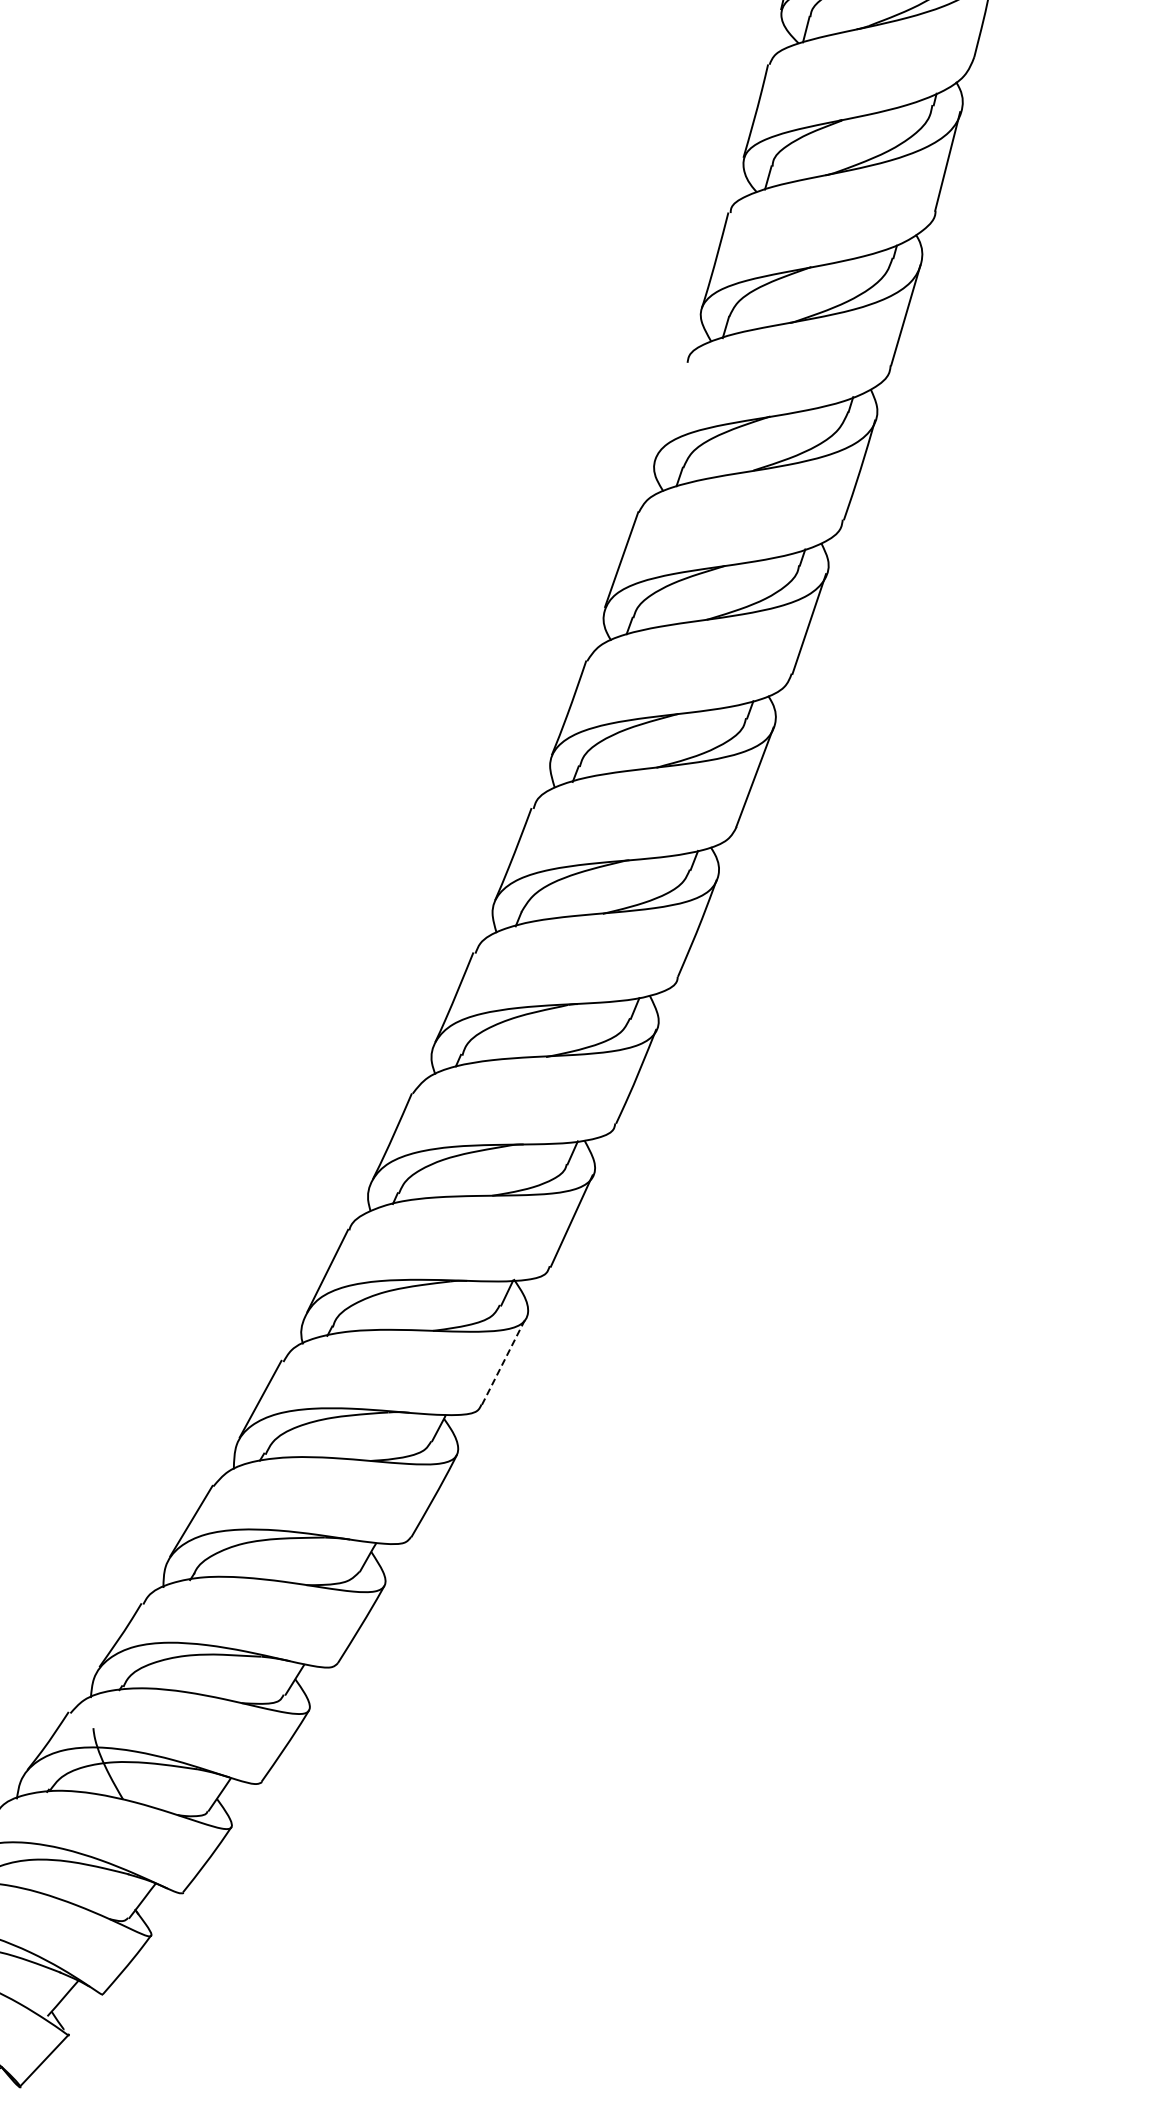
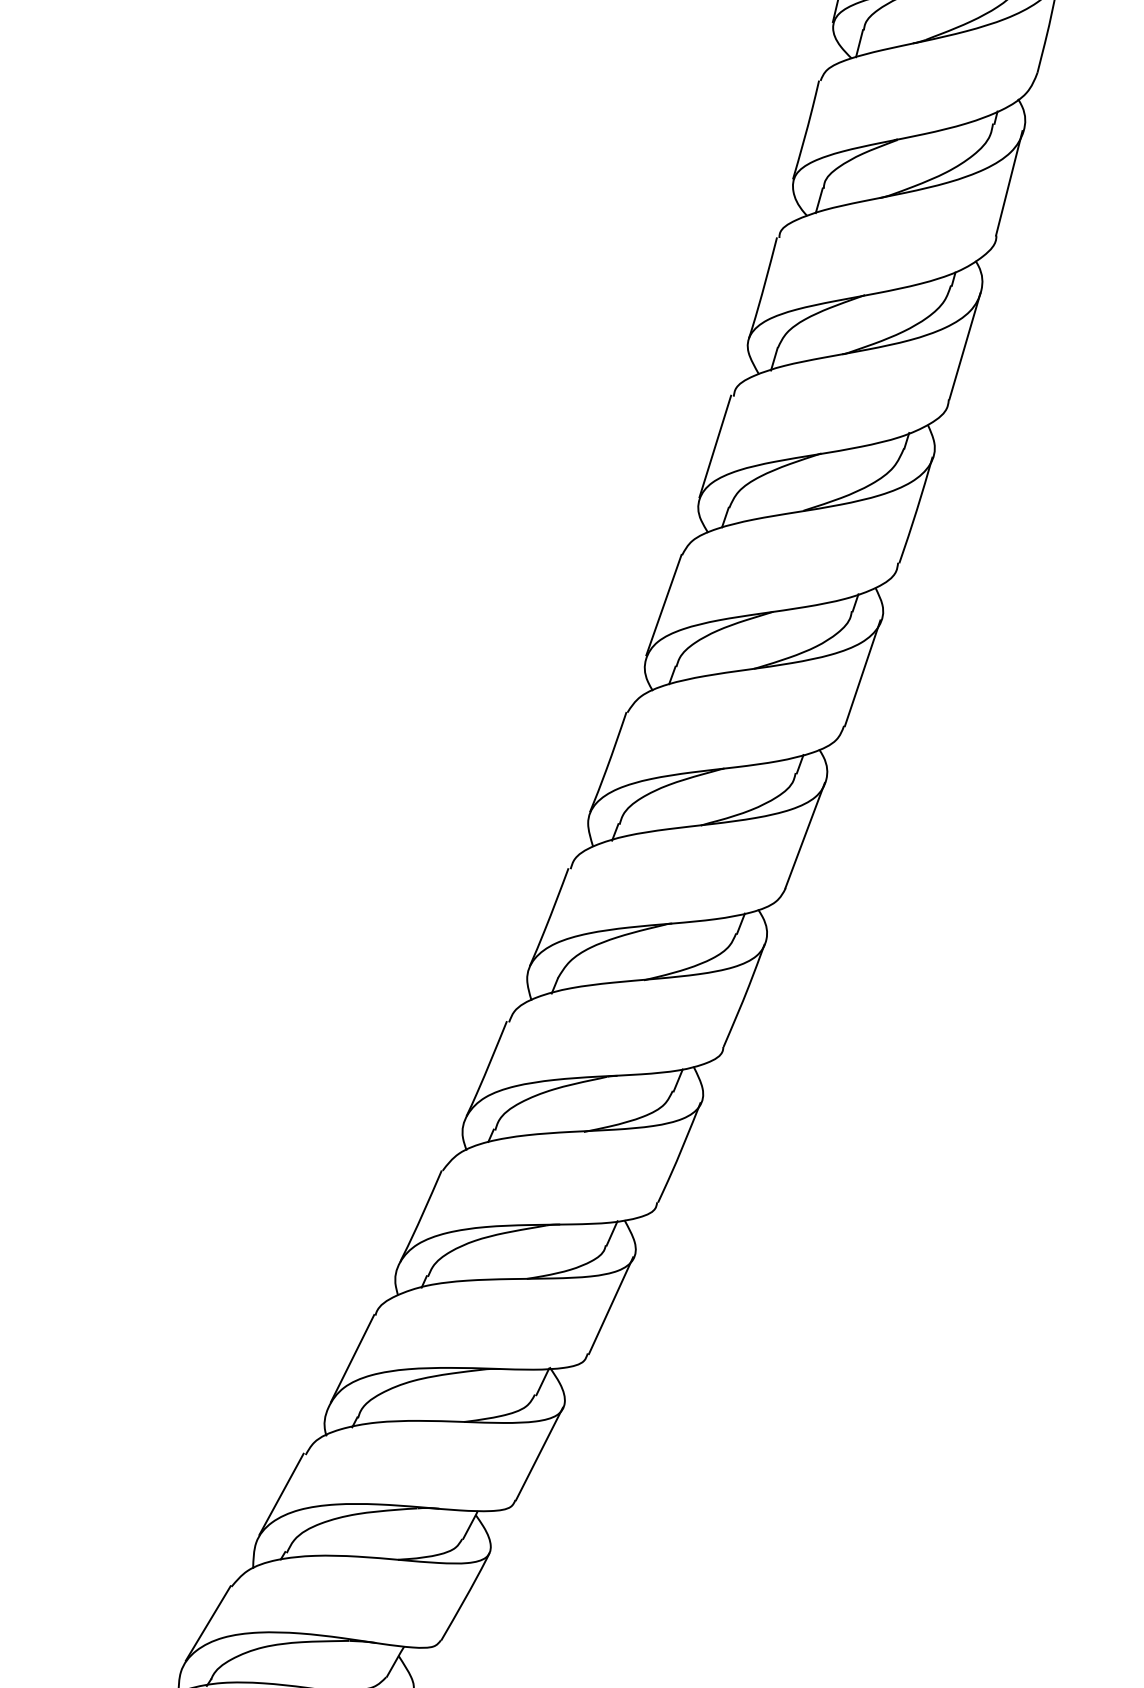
line: (670, 409) -> (715, 446), added
line: (504, 1361) -> (539, 1454), dashed -> solid

